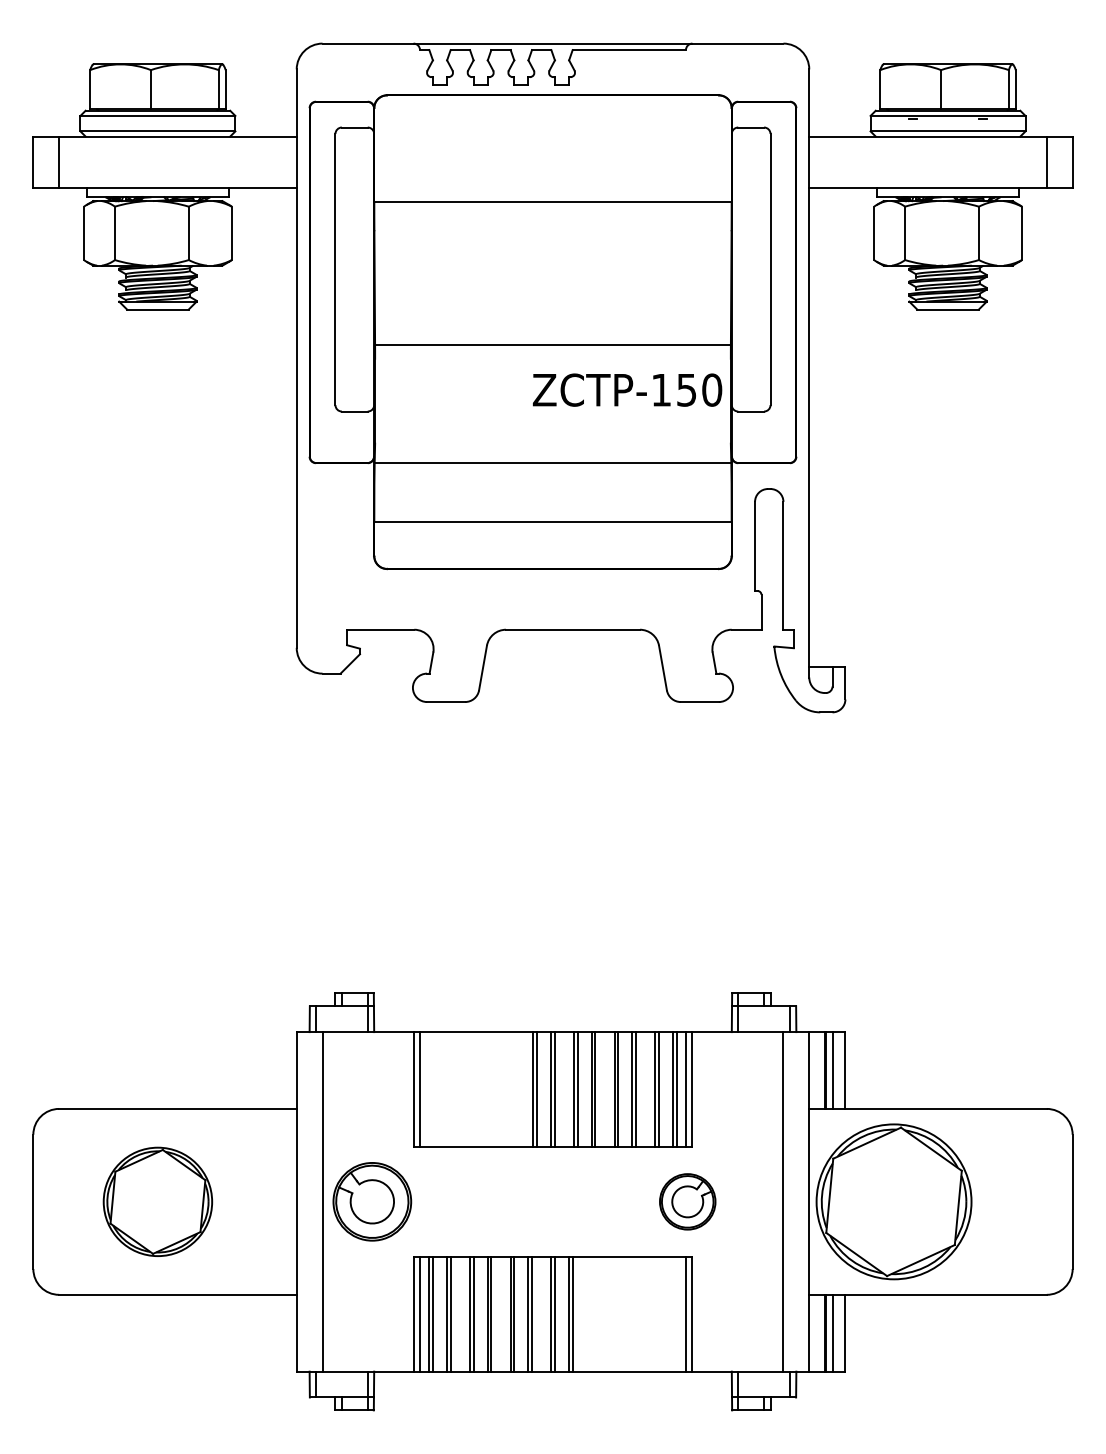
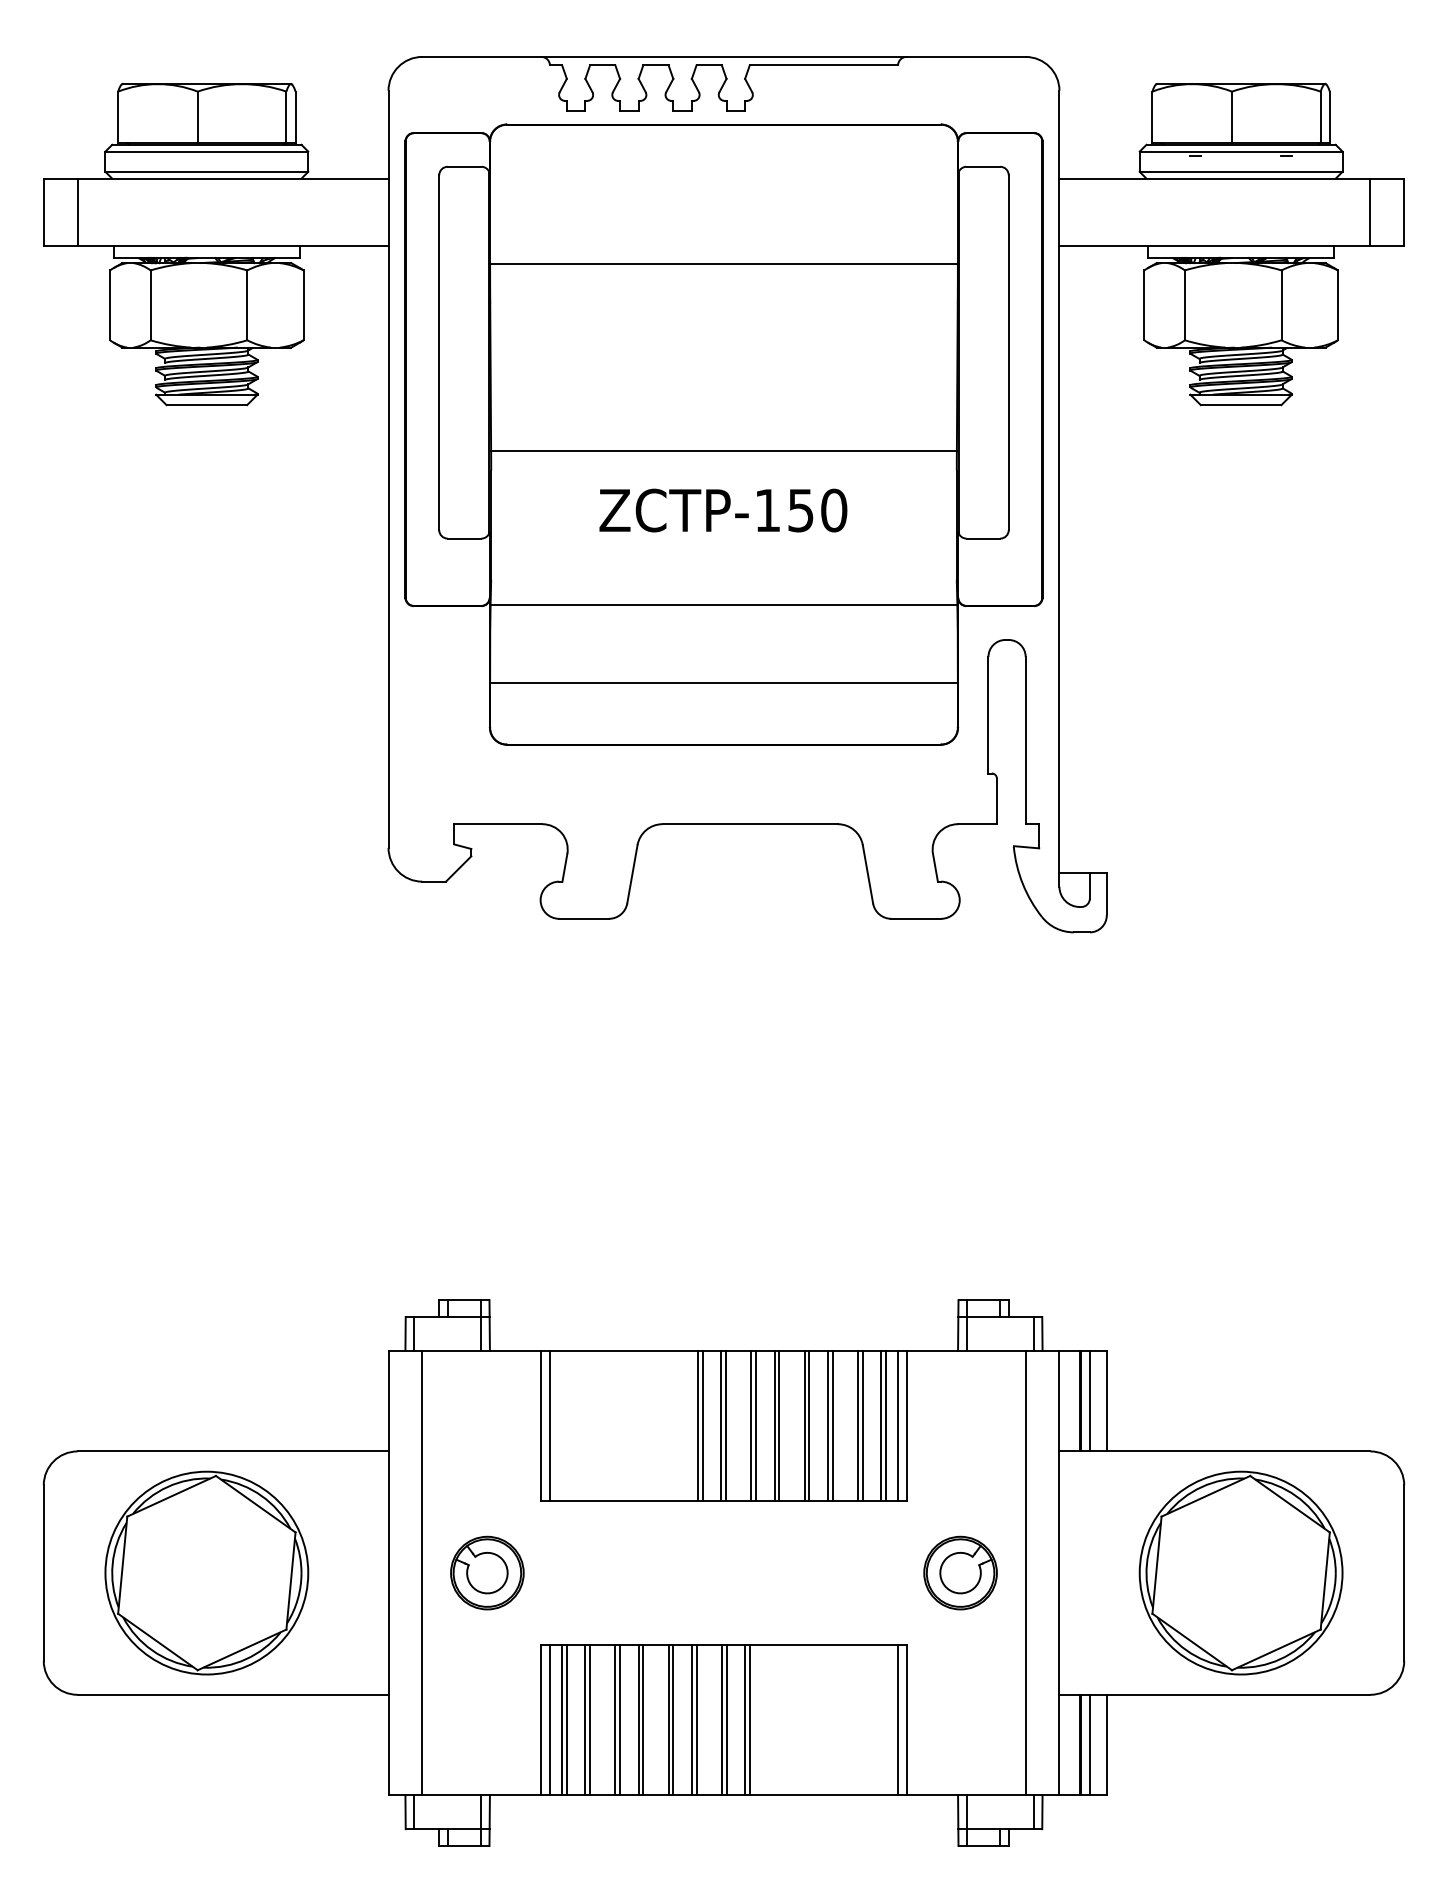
text: (627, 389) -> (723, 509), moved
part: (157, 1201) -> (206, 1572), size x1.43
part: (371, 1201) -> (486, 1572), size x0.71
part: (687, 1201) -> (960, 1572), moved
part: (893, 1201) -> (1240, 1572), moved

